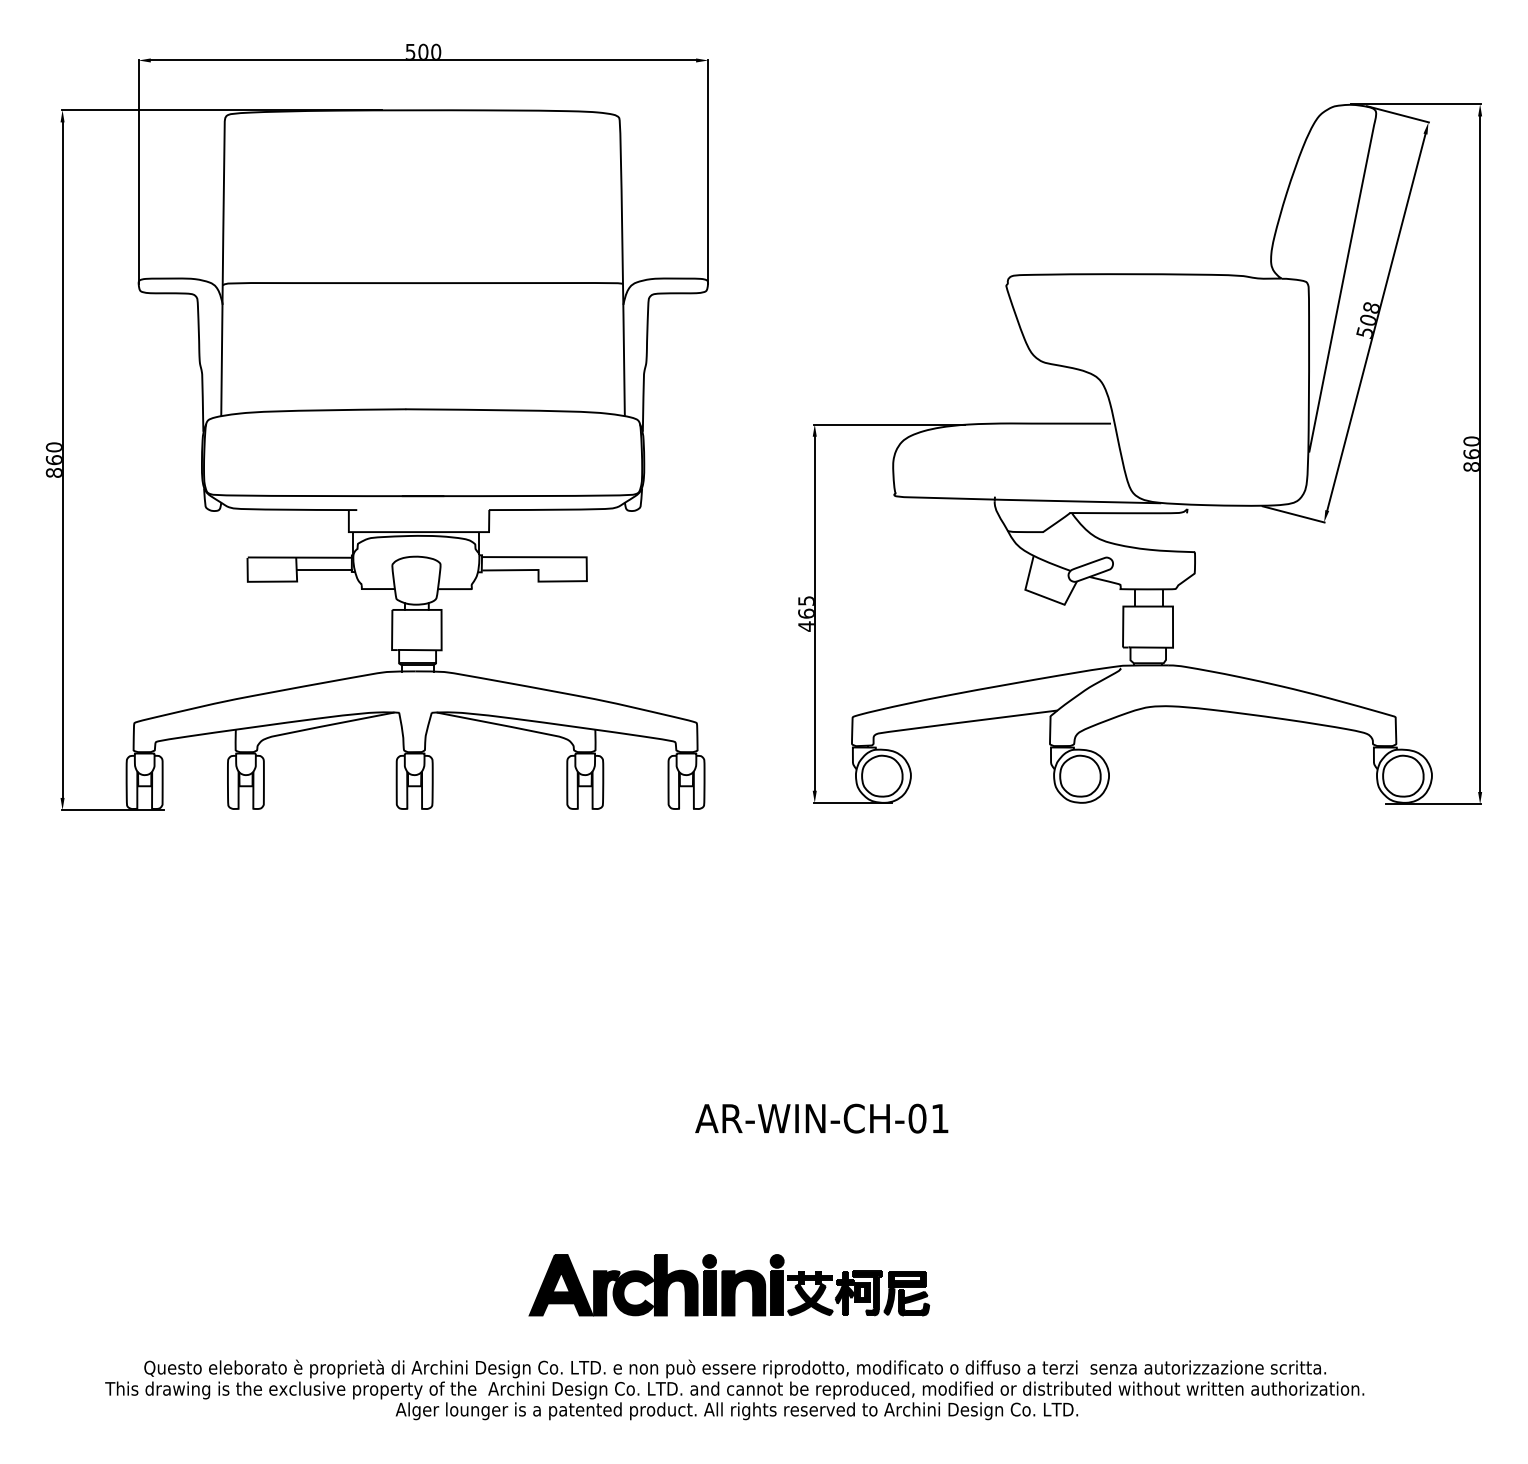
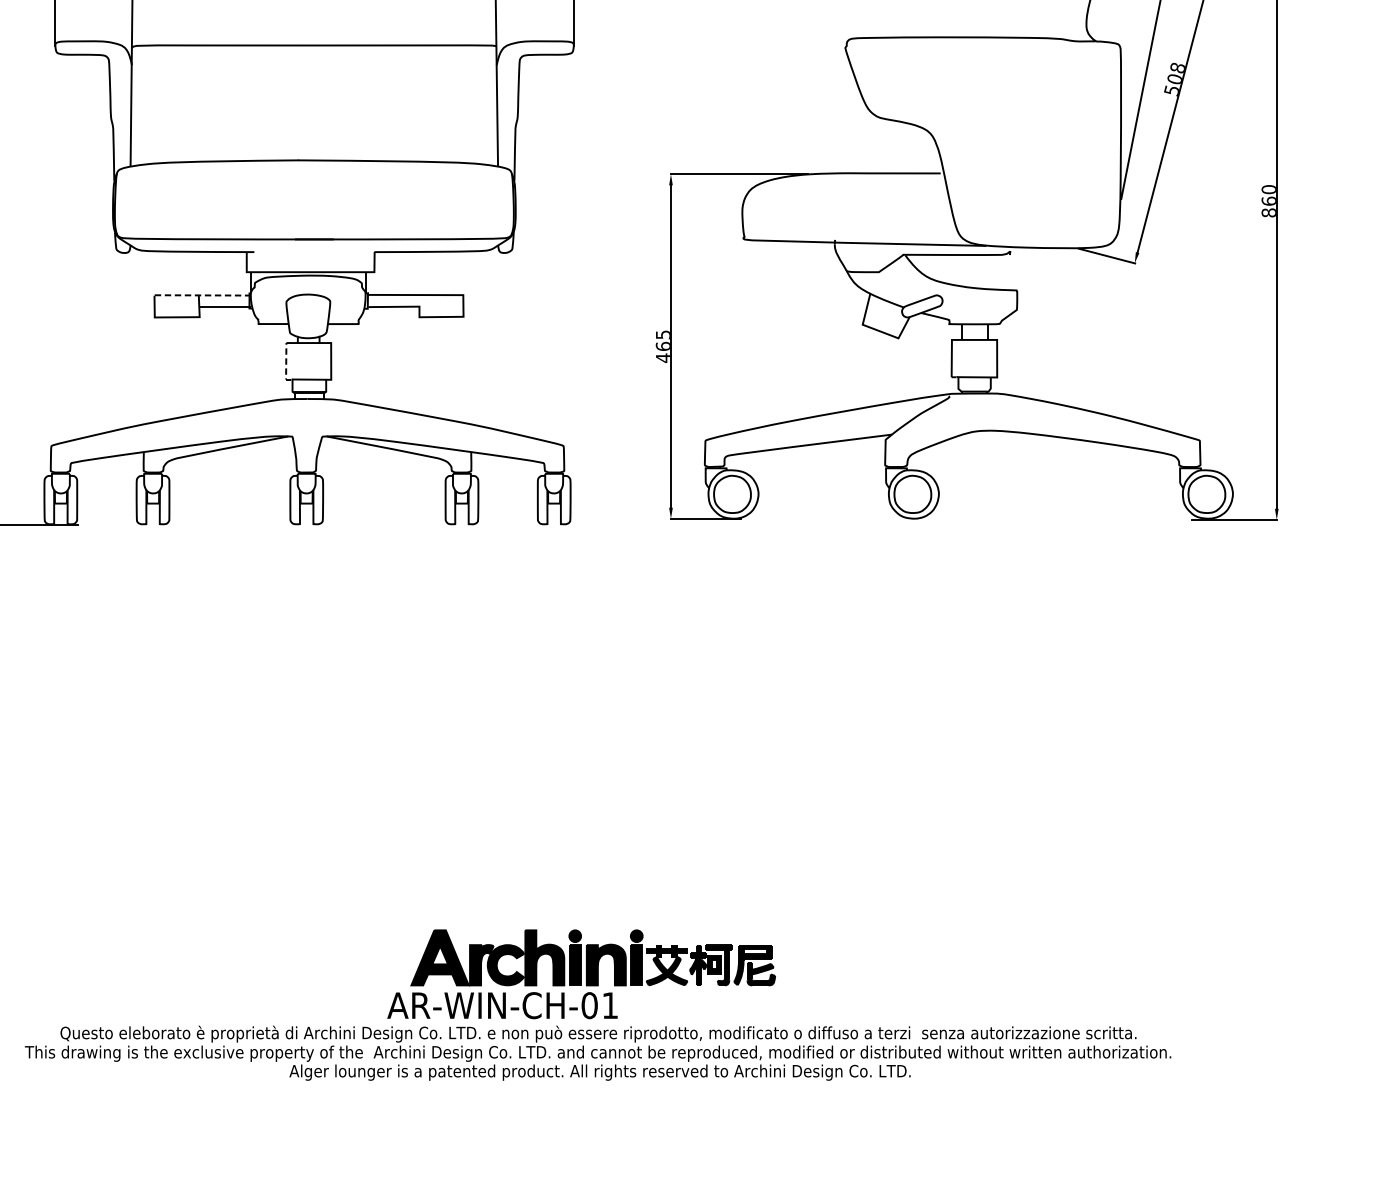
line: (300, 557) -> (202, 295), solid -> dashed
line: (392, 633) -> (286, 364), solid -> dashed
text: (821, 1118) -> (502, 1005), moved

